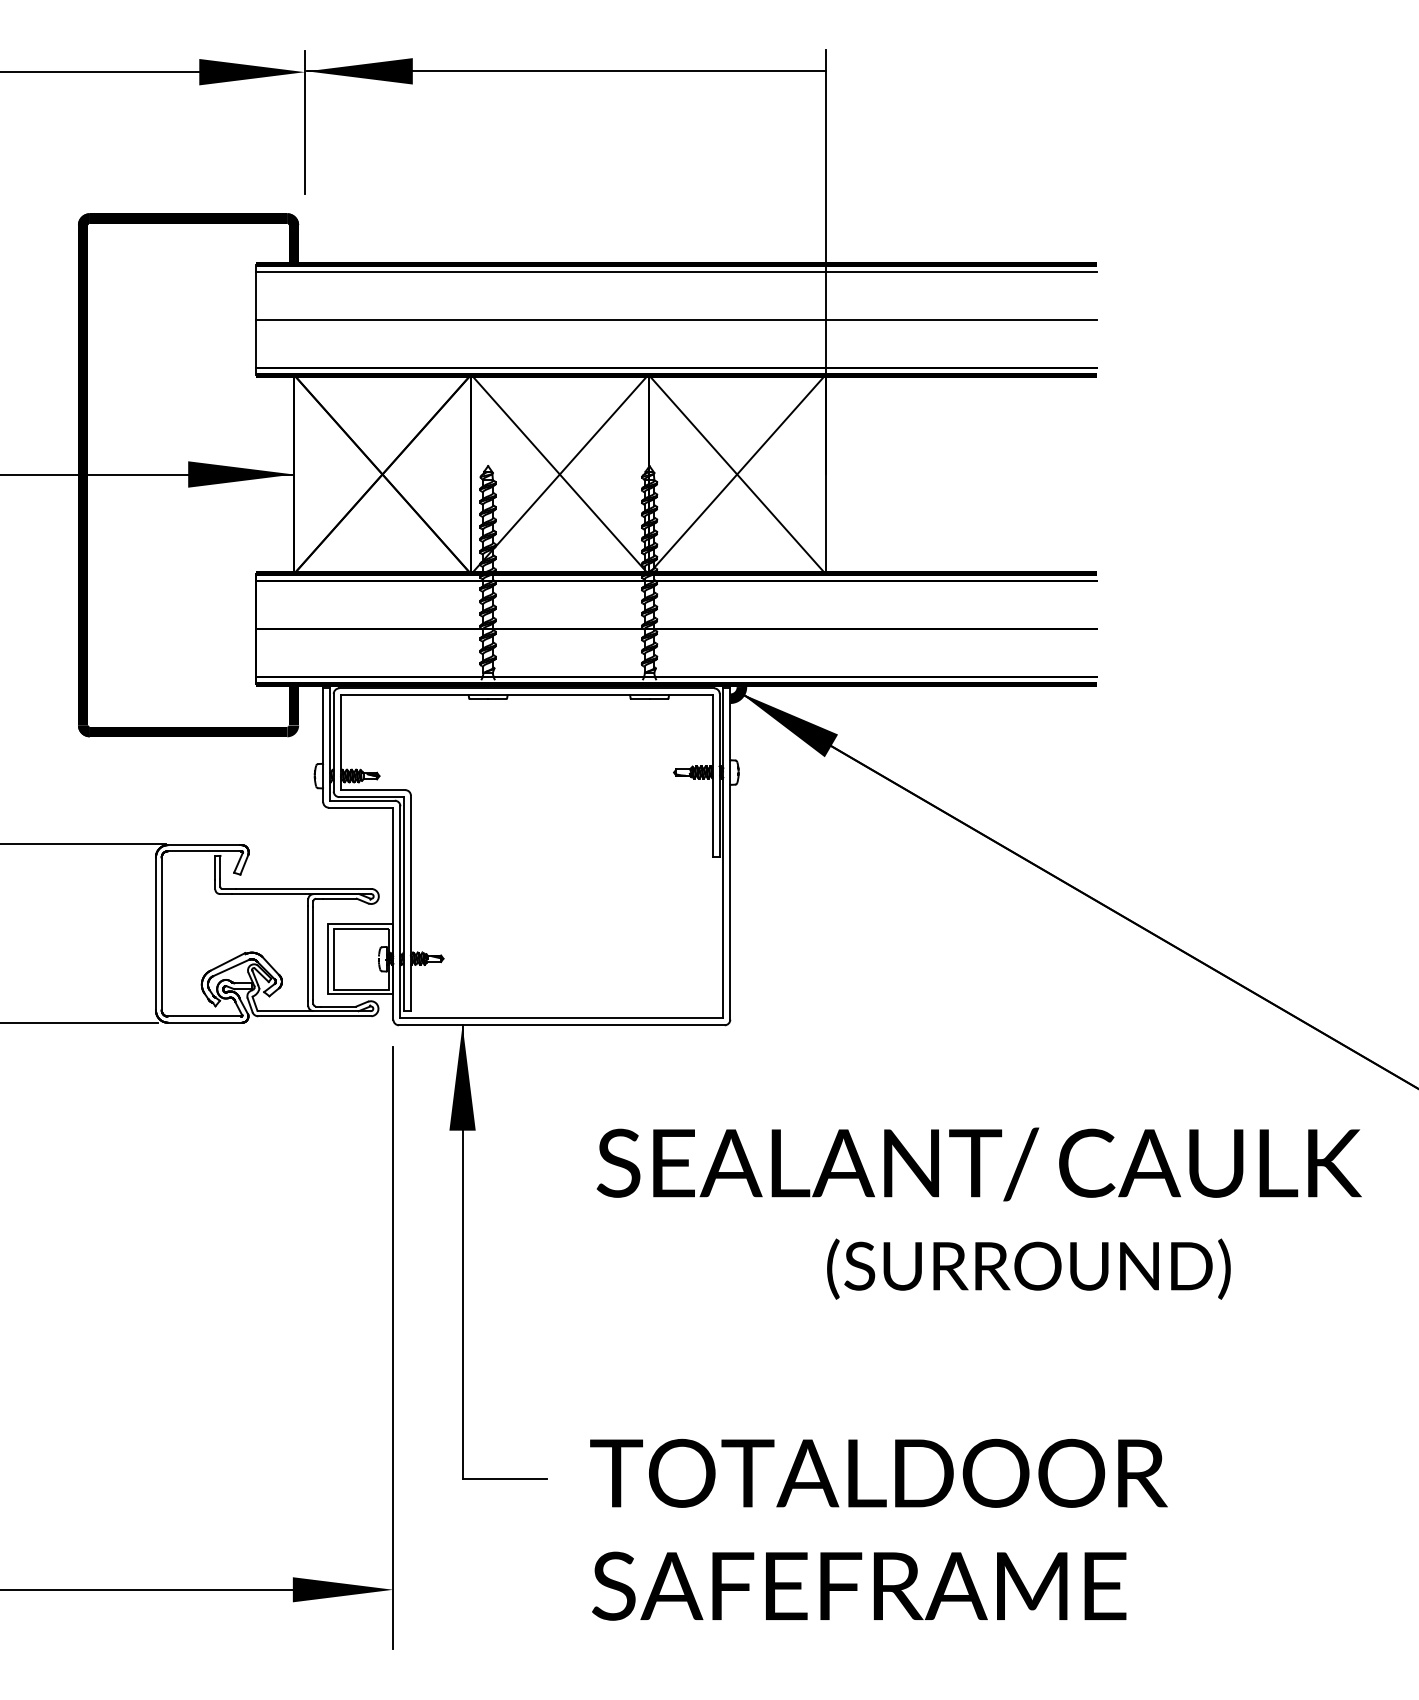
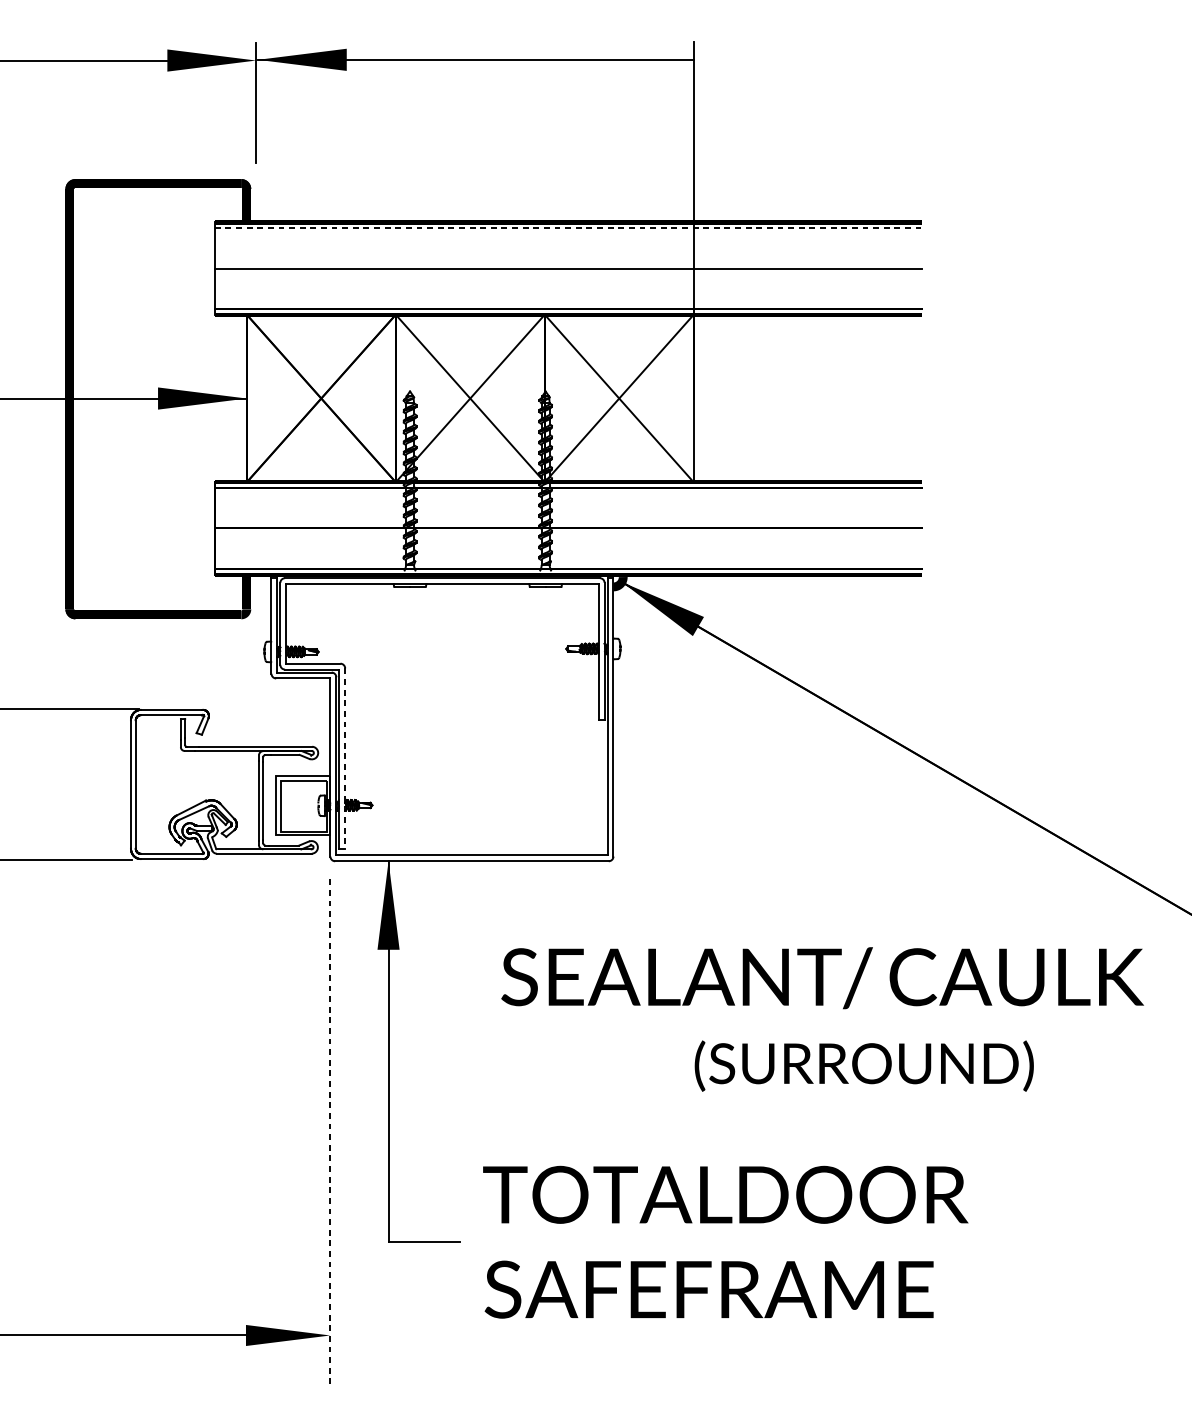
line: (676, 271) -> (568, 228), solid -> dashed
line: (410, 903) -> (344, 758), solid -> dashed
line: (393, 1348) -> (330, 1132), solid -> dashed
text: (878, 1529) -> (725, 1242), moved

